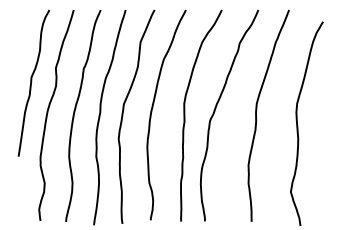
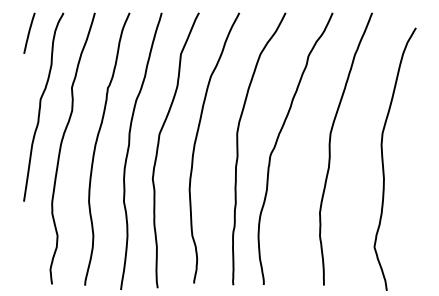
line: (22, 25) -> (28, 32), added

